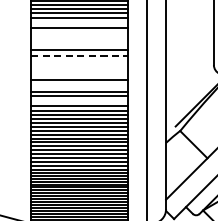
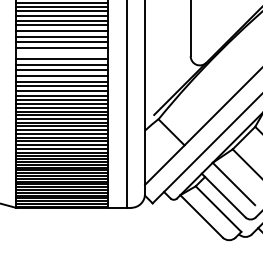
line: (79, 23) -> (62, 16), added
line: (79, 32) -> (62, 25), added
line: (79, 39) -> (62, 31), added
line: (79, 44) -> (62, 36), added
line: (79, 55) -> (62, 47), dashed -> solid
line: (79, 68) -> (62, 59), added
line: (79, 73) -> (62, 64), added
line: (79, 85) -> (62, 75), added
line: (79, 100) -> (62, 90), added

